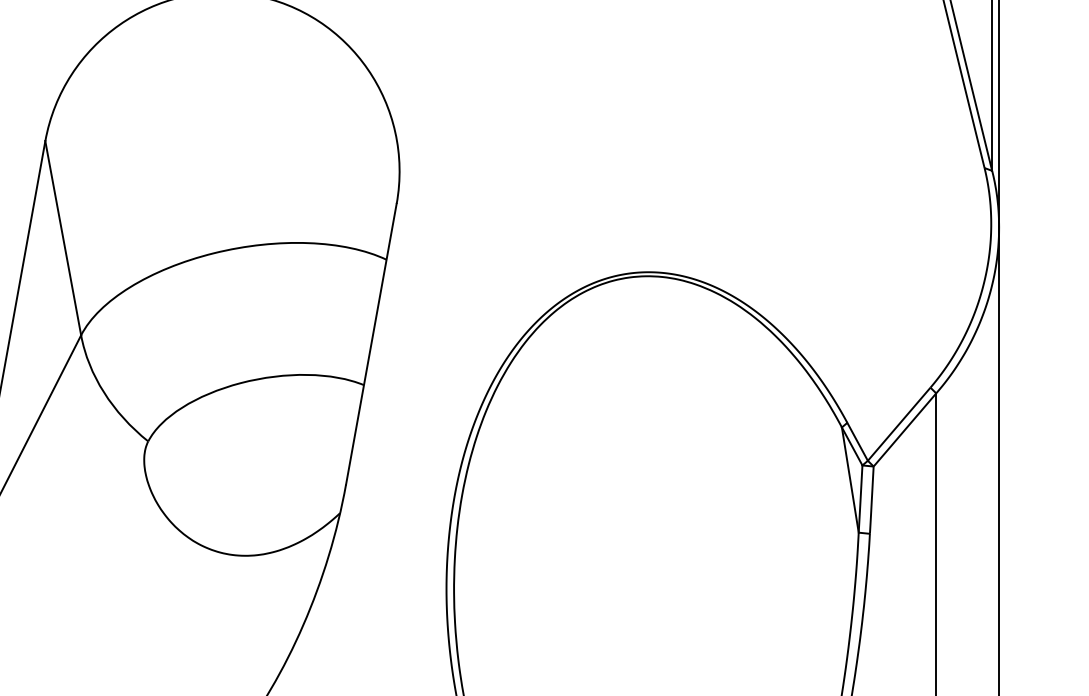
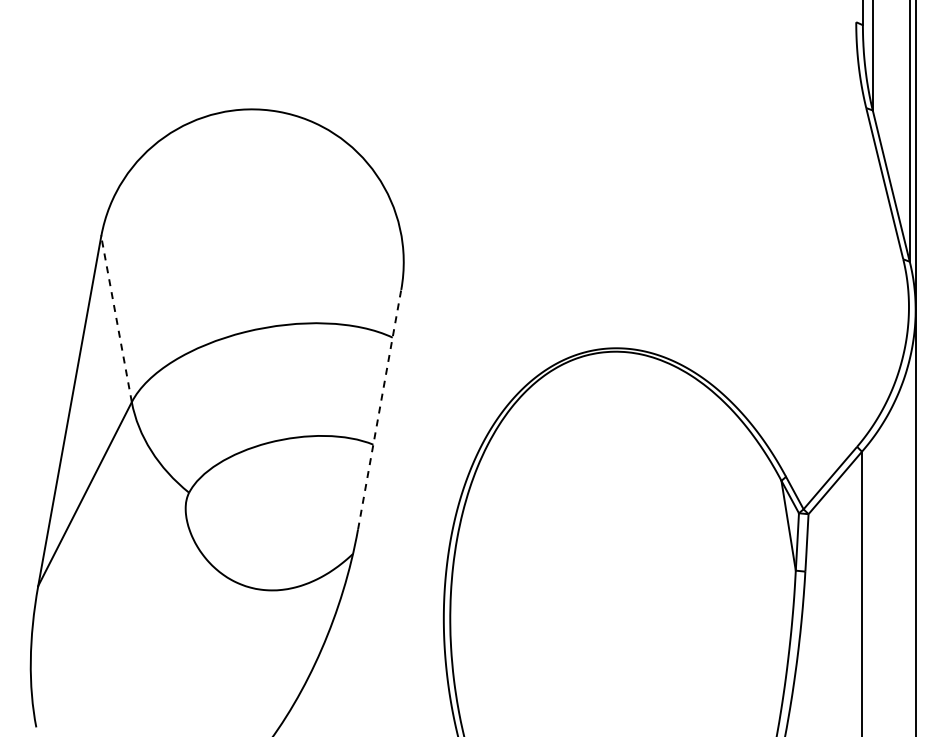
line: (63, 237) -> (116, 318), solid -> dashed
line: (371, 343) -> (379, 409), solid -> dashed

